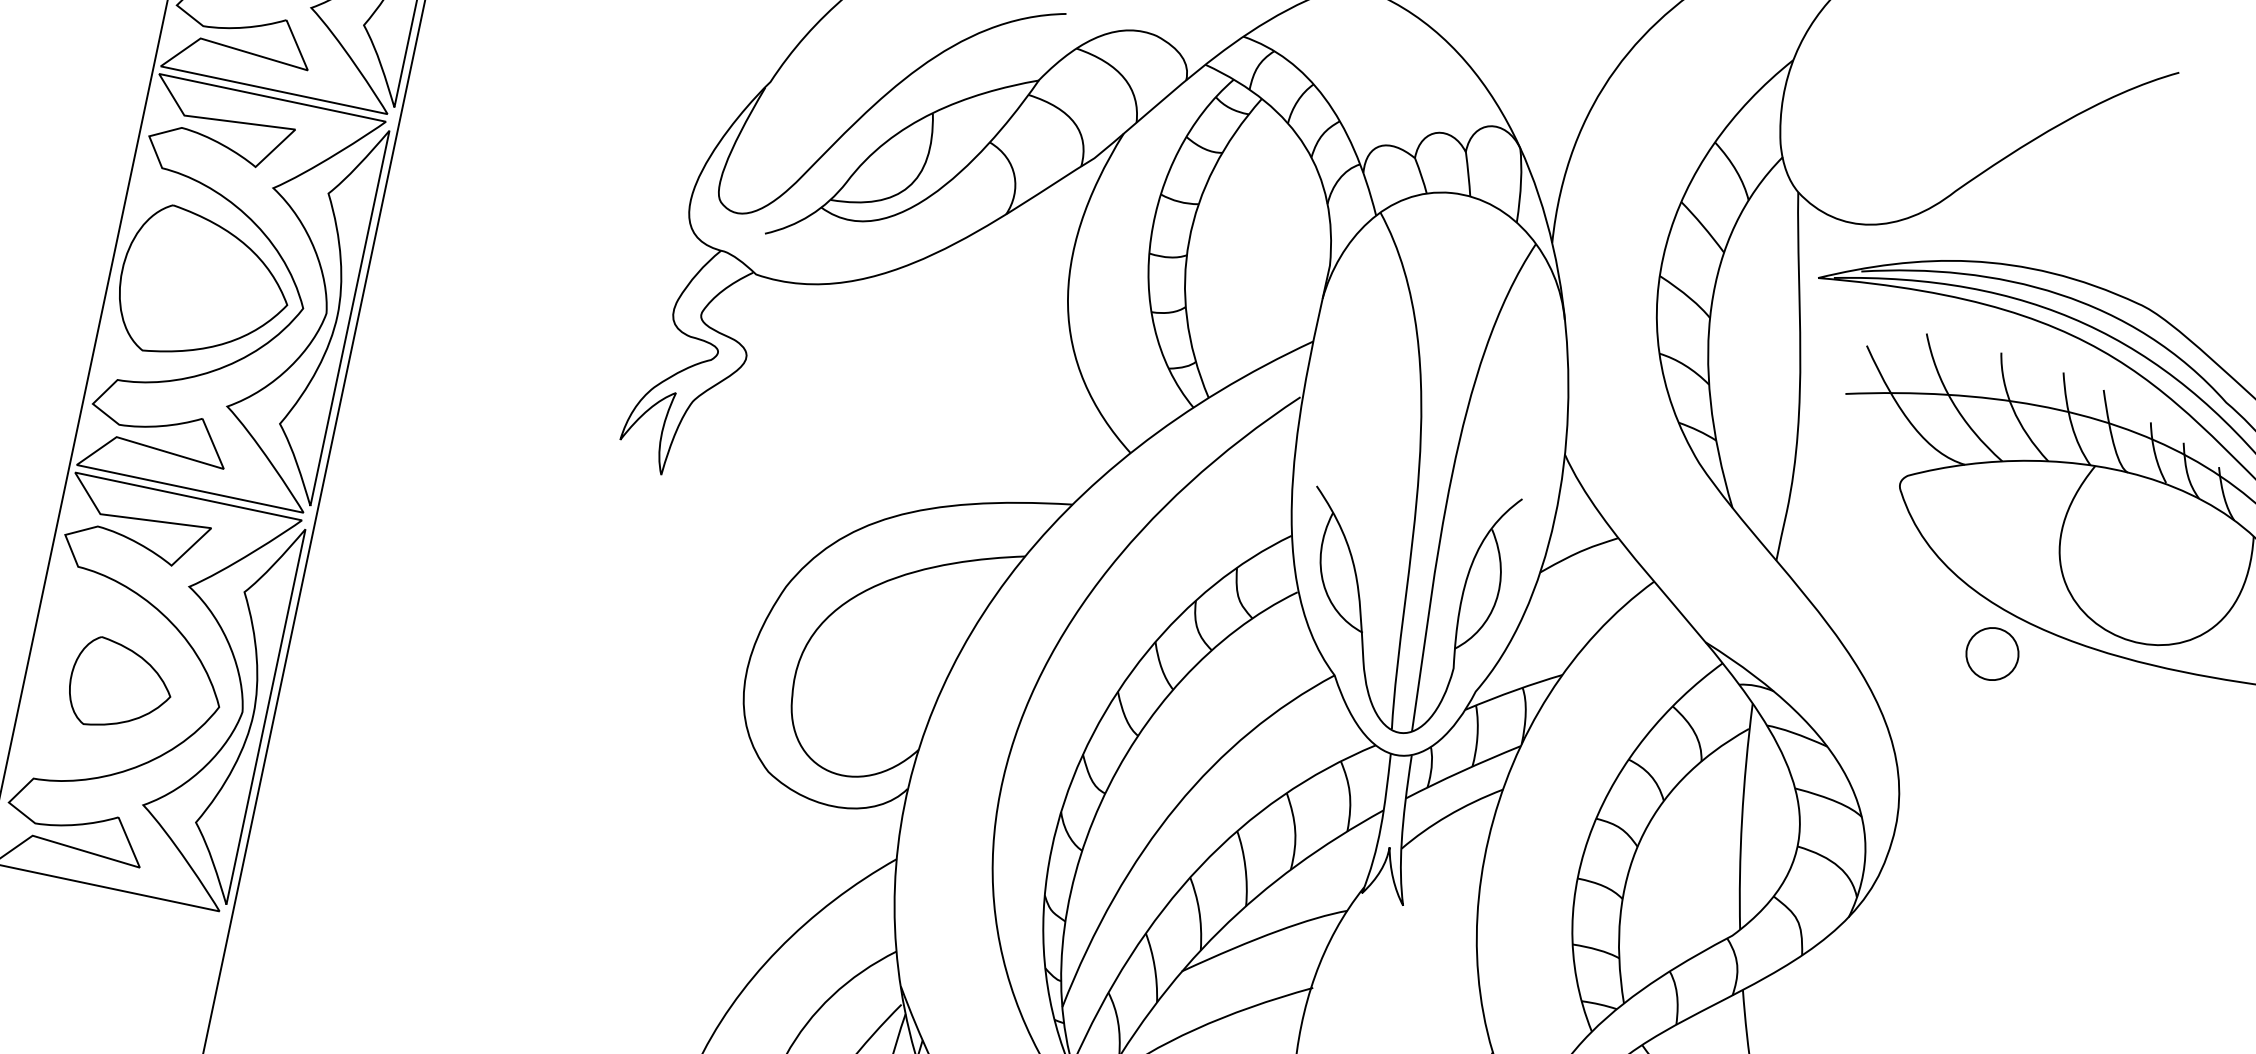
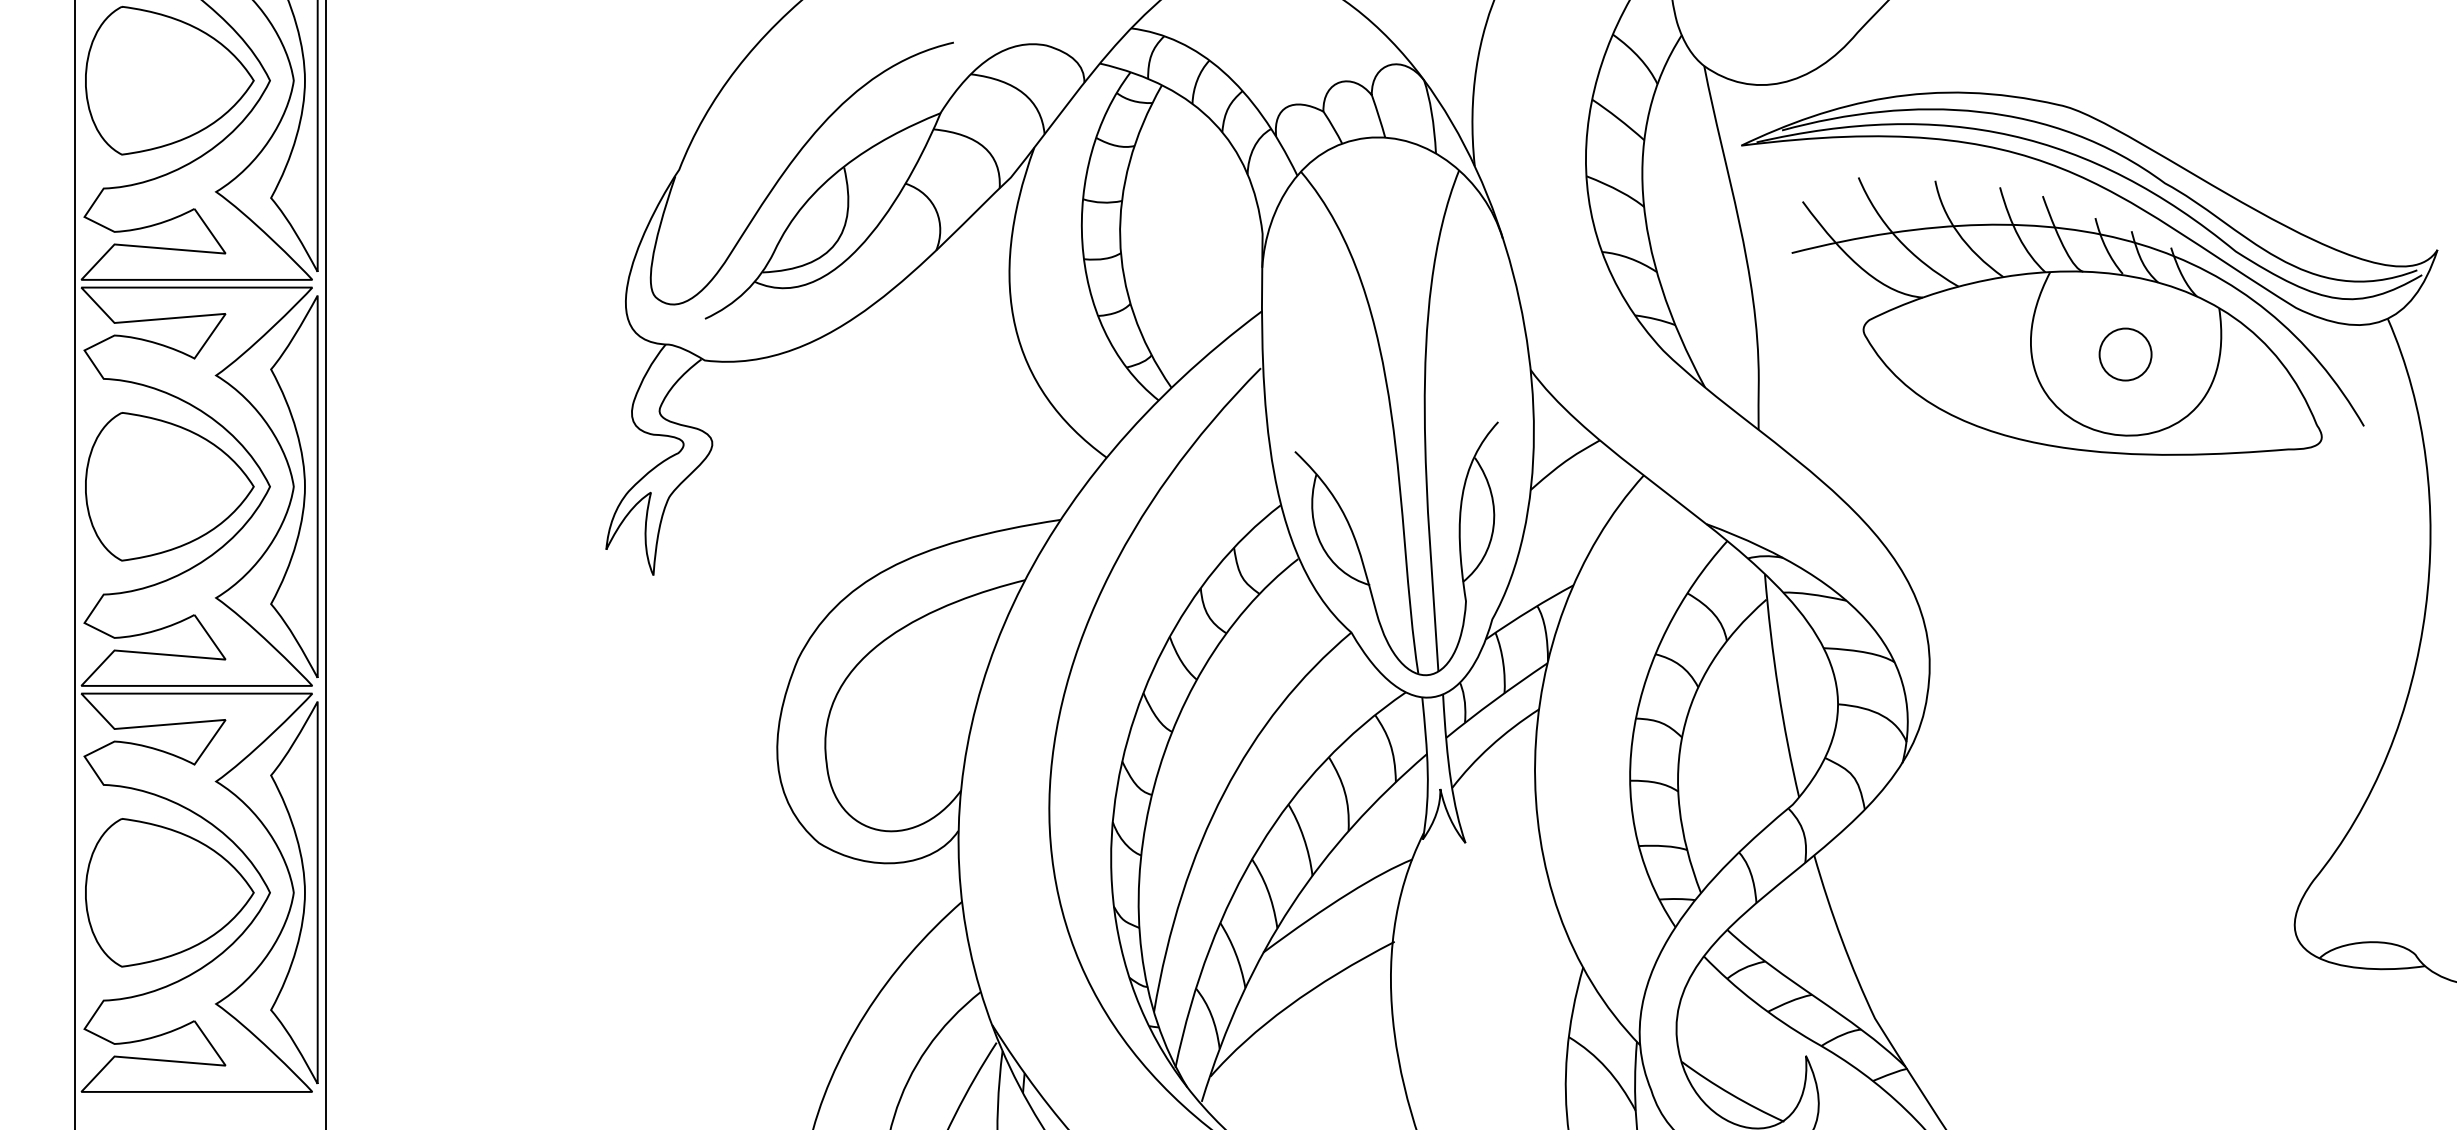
part: (1992, 653) -> (2125, 354), moved
part: (120, 686) -> (169, 892), size x1.67

